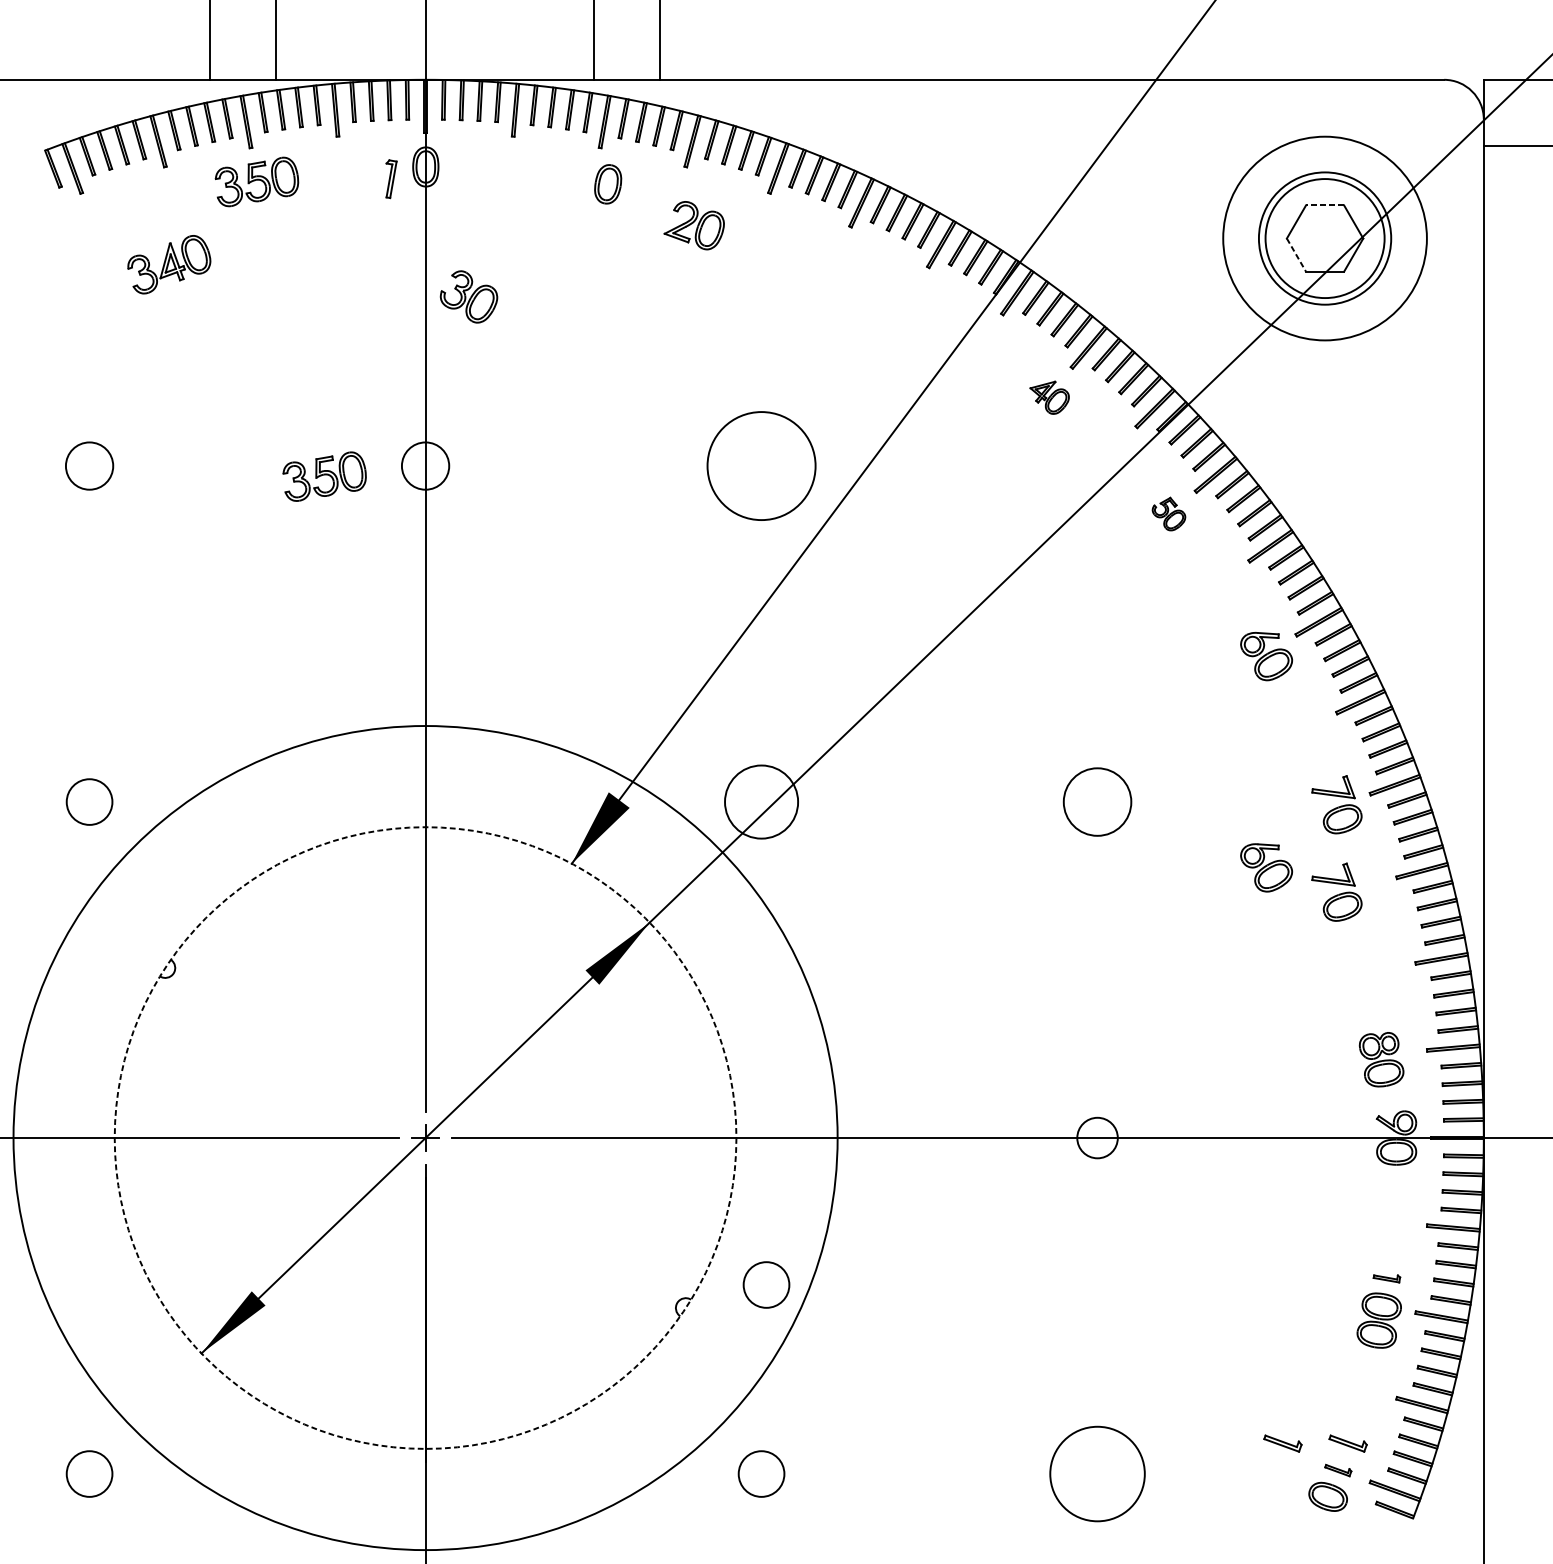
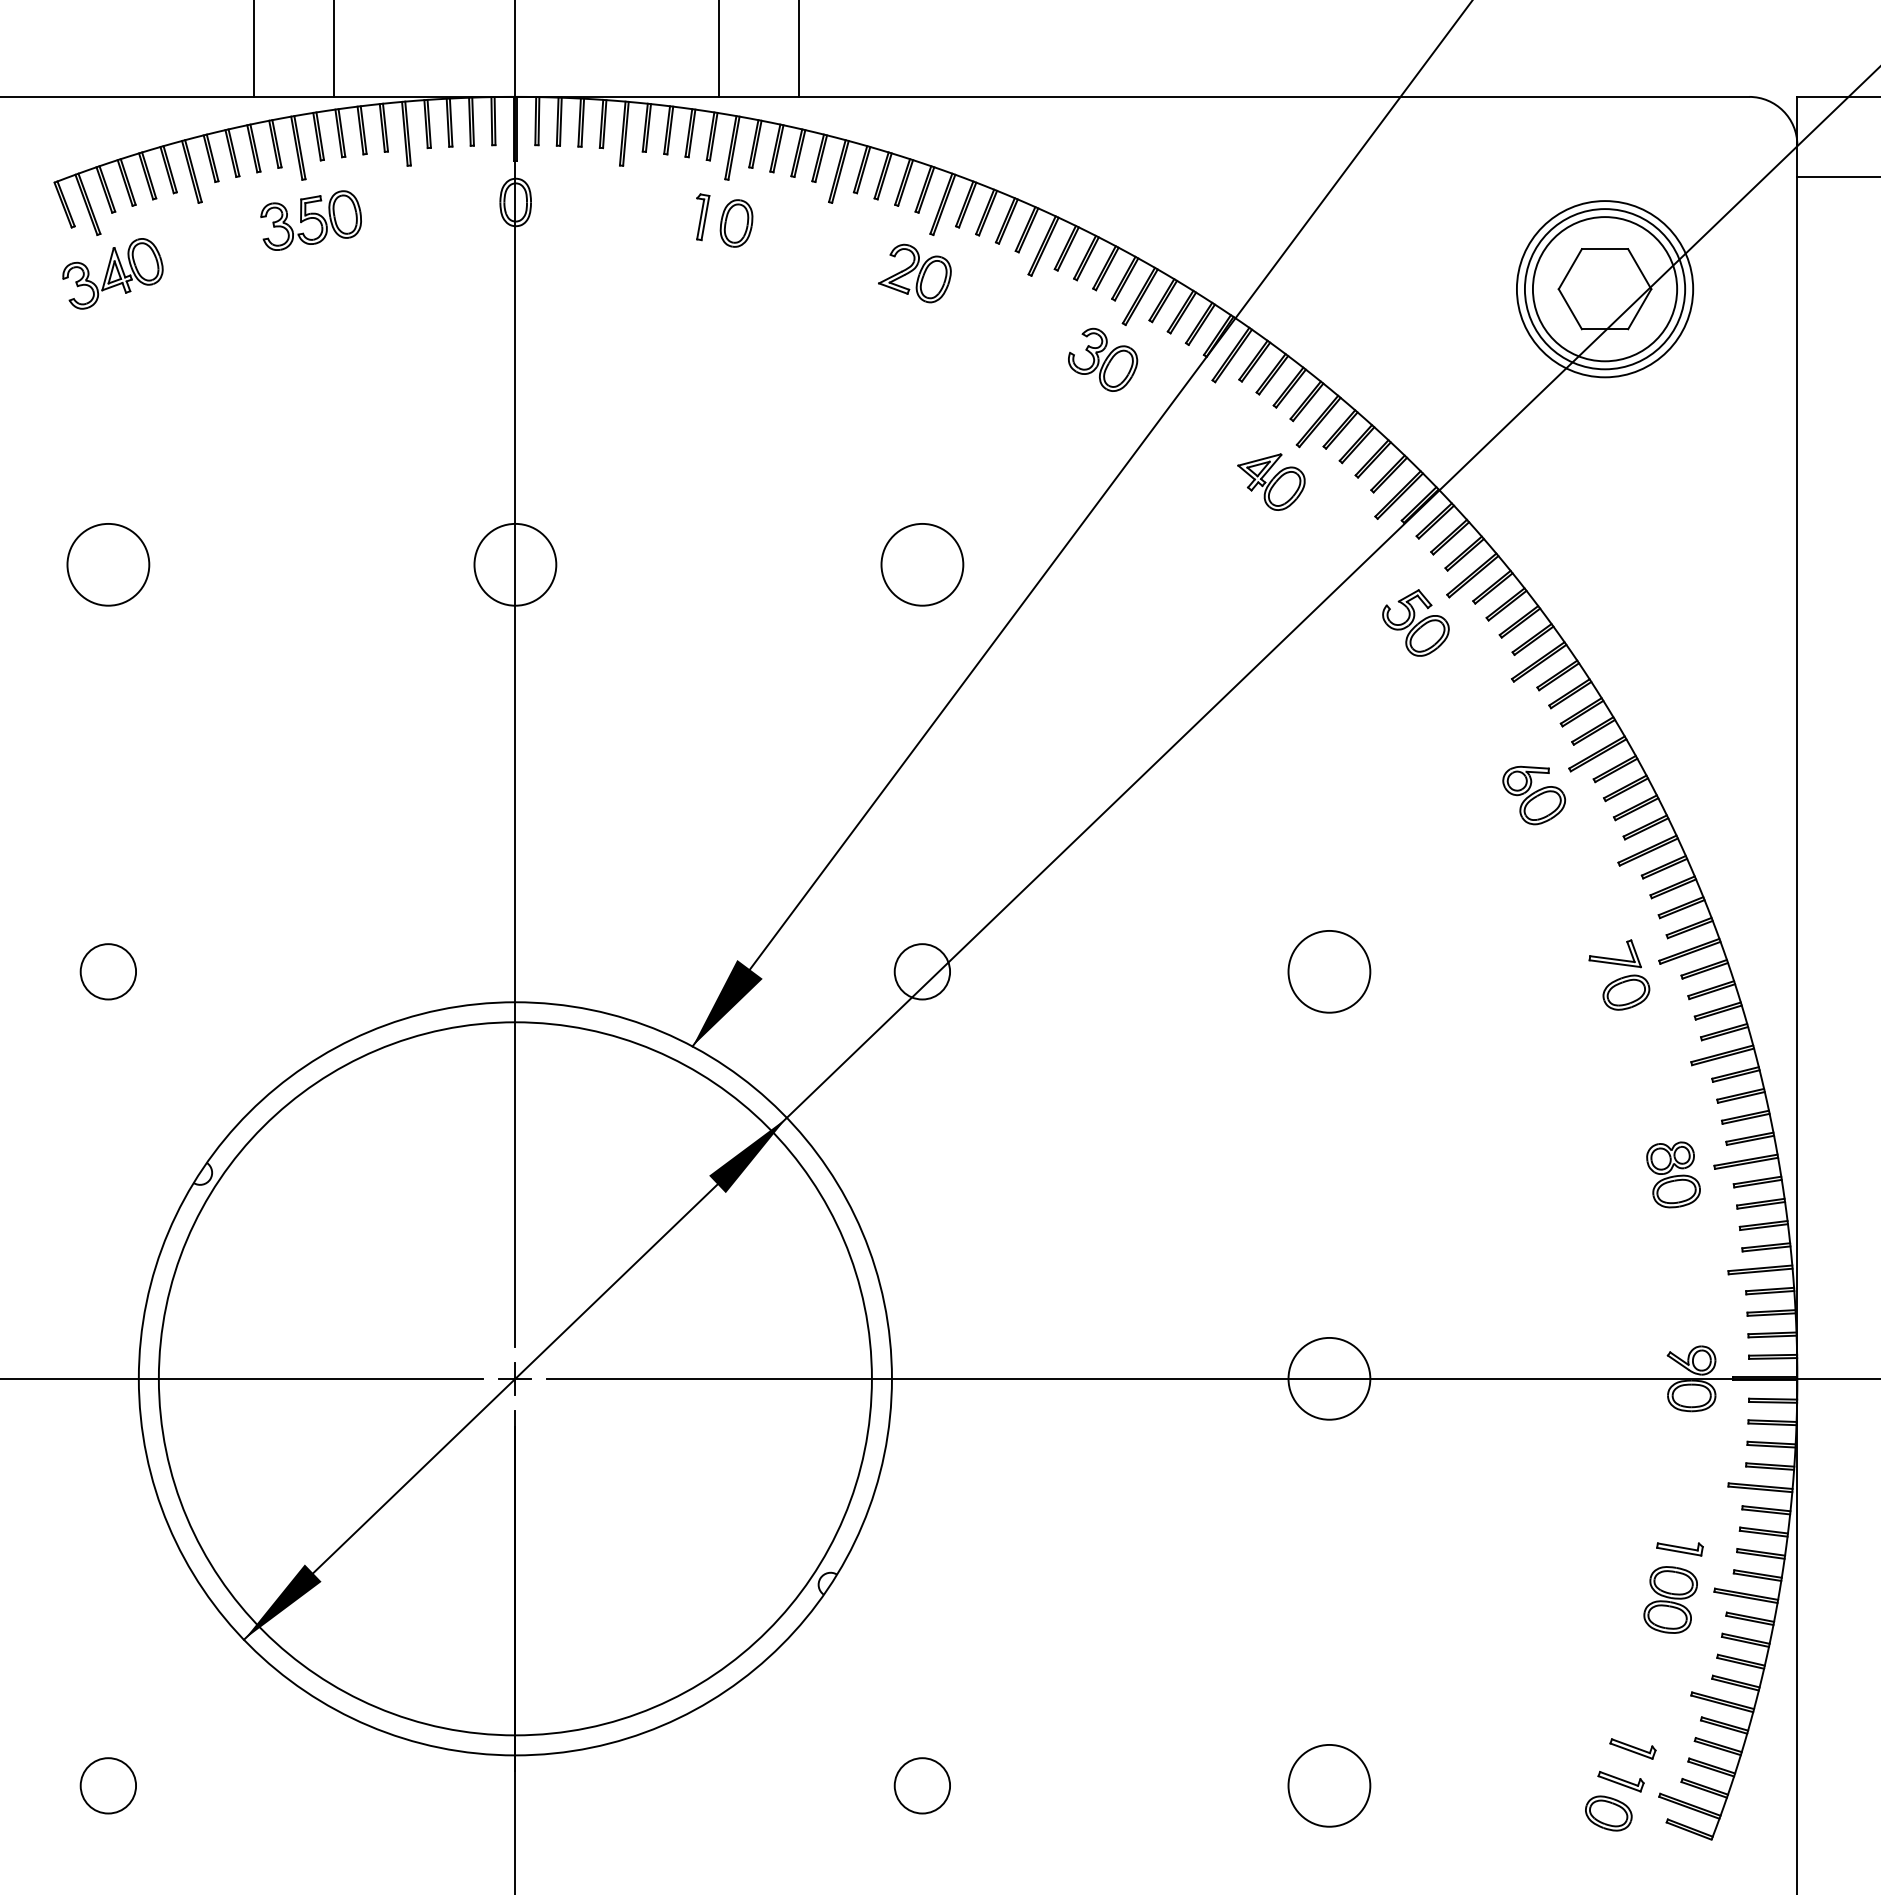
part: (391, 179) -> (703, 217), moved
line: (1324, 205) -> (1604, 249), dashed -> solid
part: (693, 225) -> (914, 273), moved
circle: (1324, 238) -> (1604, 289), size x0.71
line: (1296, 255) -> (1570, 309), dashed -> solid
part: (168, 264) -> (112, 273), moved
part: (469, 296) -> (1103, 359), moved
part: (1049, 397) -> (1271, 481), size x1.43
circle: (89, 465) -> (108, 564), size x1.43
circle: (425, 465) -> (515, 564), size x1.43
circle: (761, 465) -> (922, 564), size x0.62
part: (324, 476) -> (392, 577), removed
part: (1168, 513) -> (1415, 622), size x1.67
circle: (761, 801) -> (922, 971), size x0.62
part: (1266, 867) -> (1534, 1051), removed
part: (1337, 891) -> (1619, 1080), removed
part: (1381, 1059) -> (1673, 1174), moved
circle: (424, 1137) -> (514, 1378), dashed -> solid
circle: (424, 1137) -> (514, 1378), size x0.71
circle: (1097, 1137) -> (1329, 1378), size x1.67
part: (1386, 1278) -> (1679, 1549), size x1.43
circle: (765, 1284) -> (927, 1556), removed
part: (1282, 1443) -> (1553, 1748), removed
part: (1337, 1470) -> (1620, 1781), size x1.43
circle: (1097, 1473) -> (1329, 1785), size x0.71

